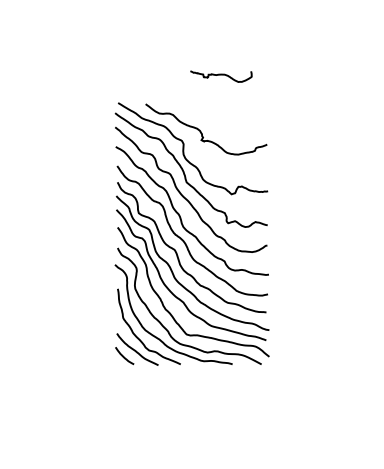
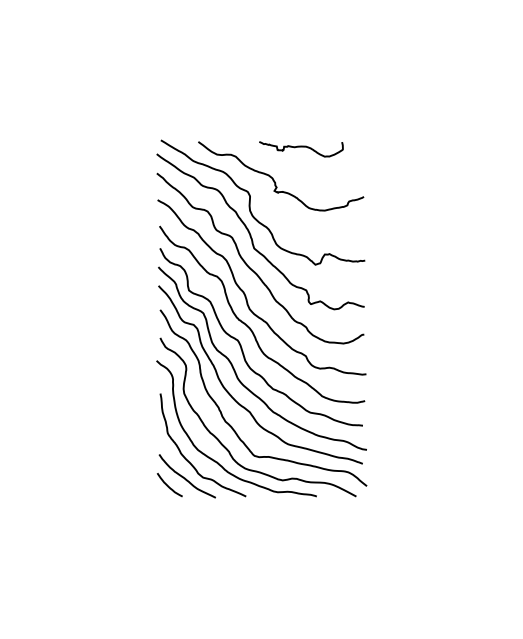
curve: (221, 75) -> (301, 147), moved

